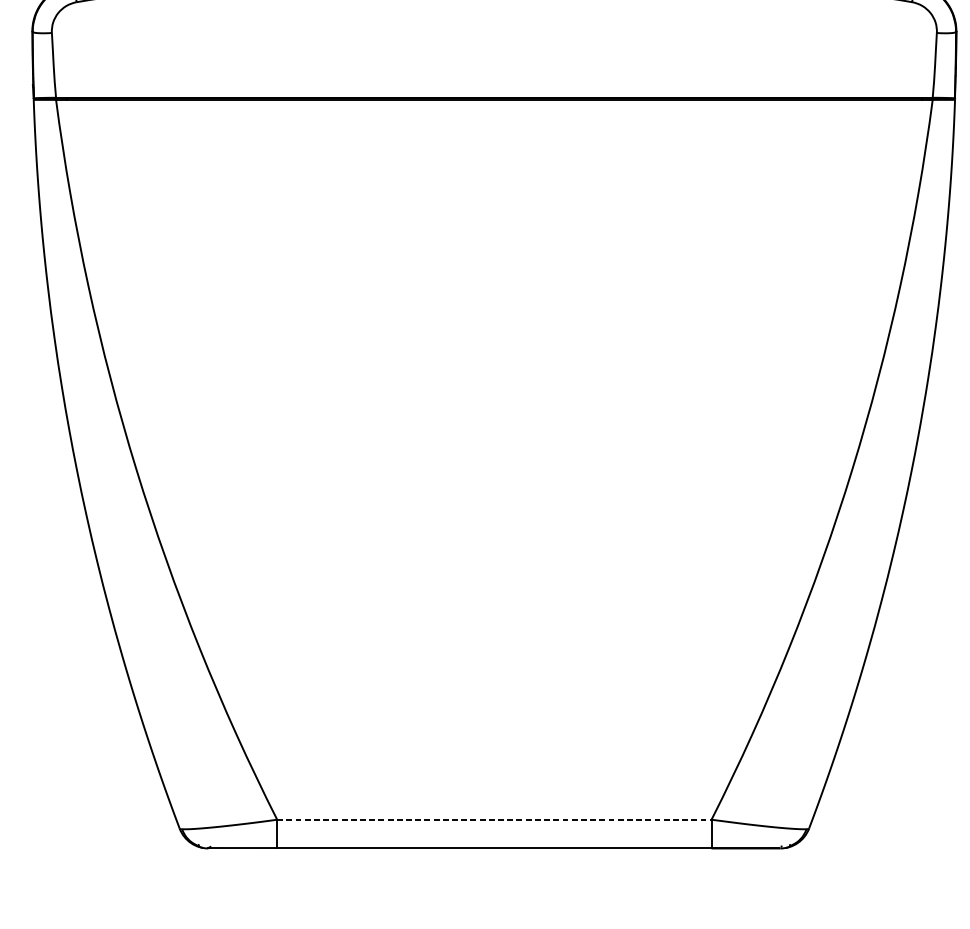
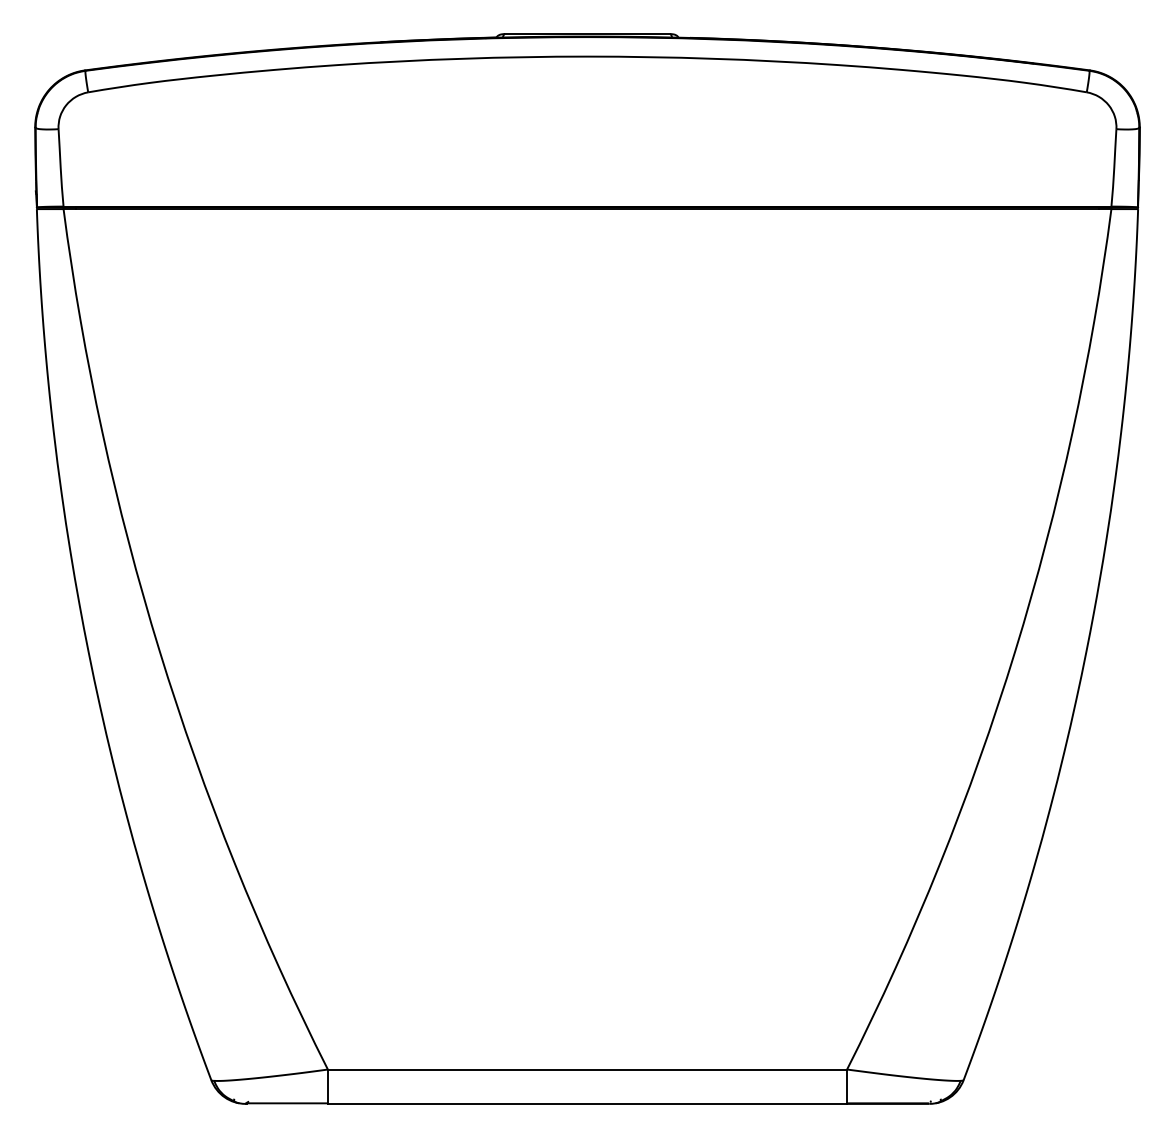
line: (494, 819) -> (587, 1069), dashed -> solid

